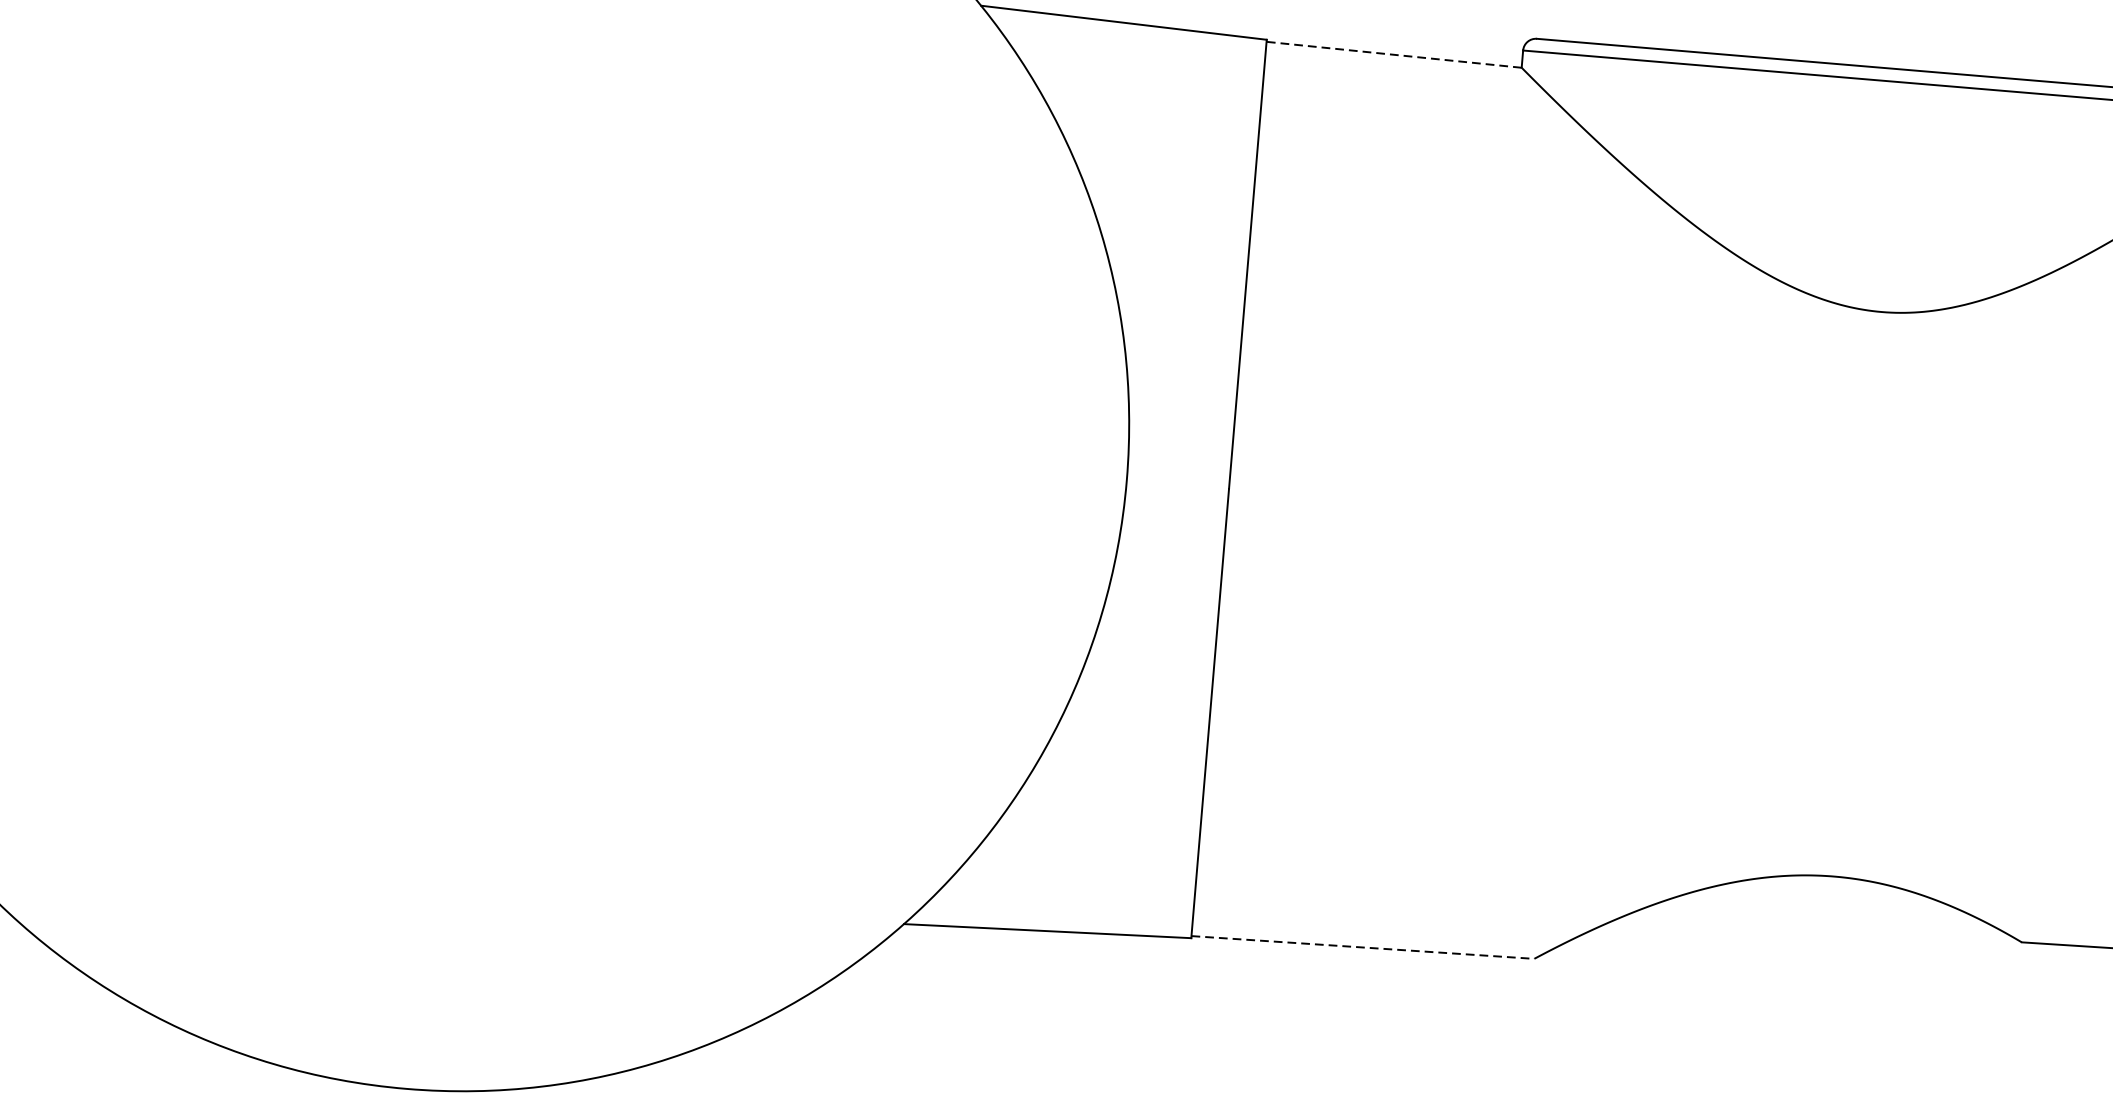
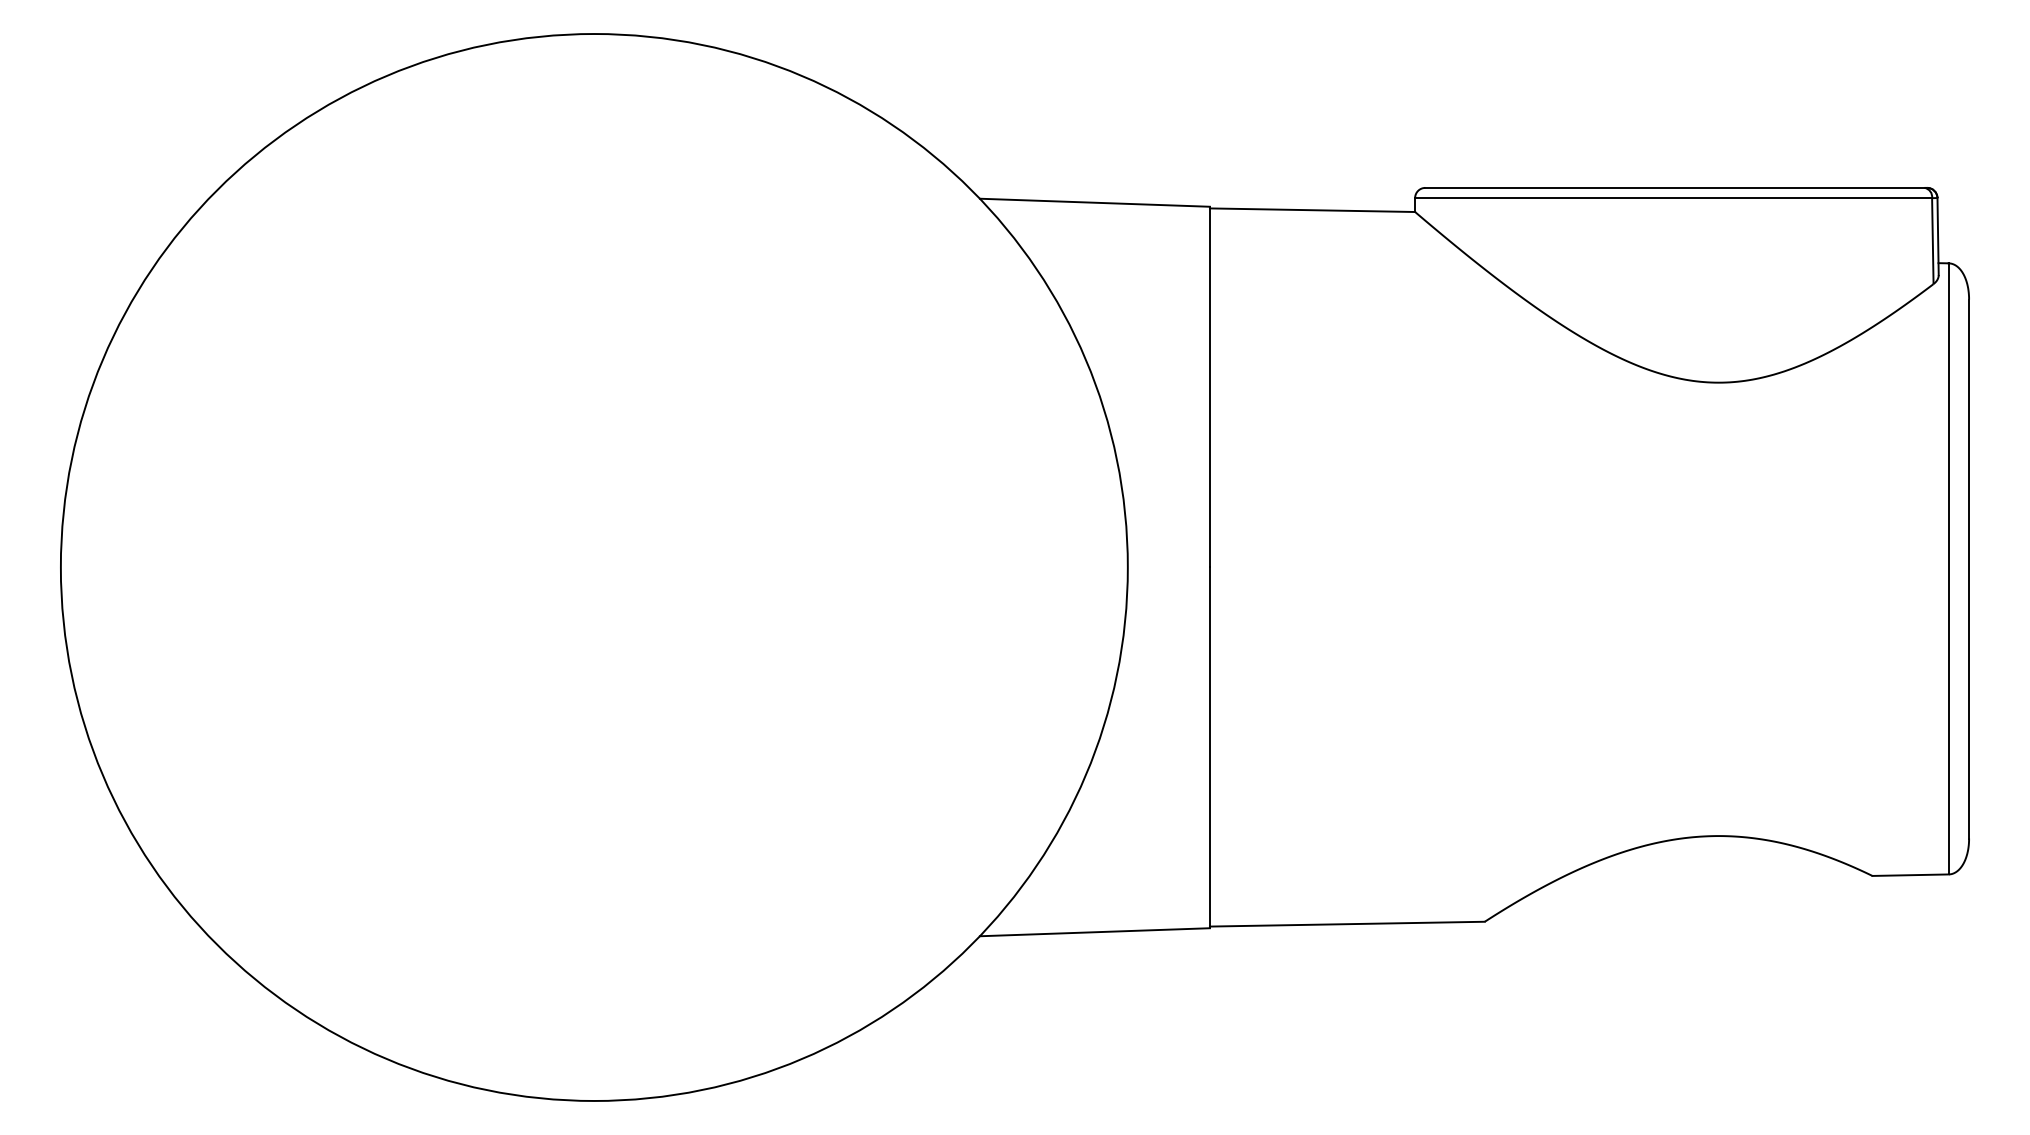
line: (1394, 55) -> (1312, 210), dashed -> solid
line: (1363, 947) -> (1347, 924), dashed -> solid

